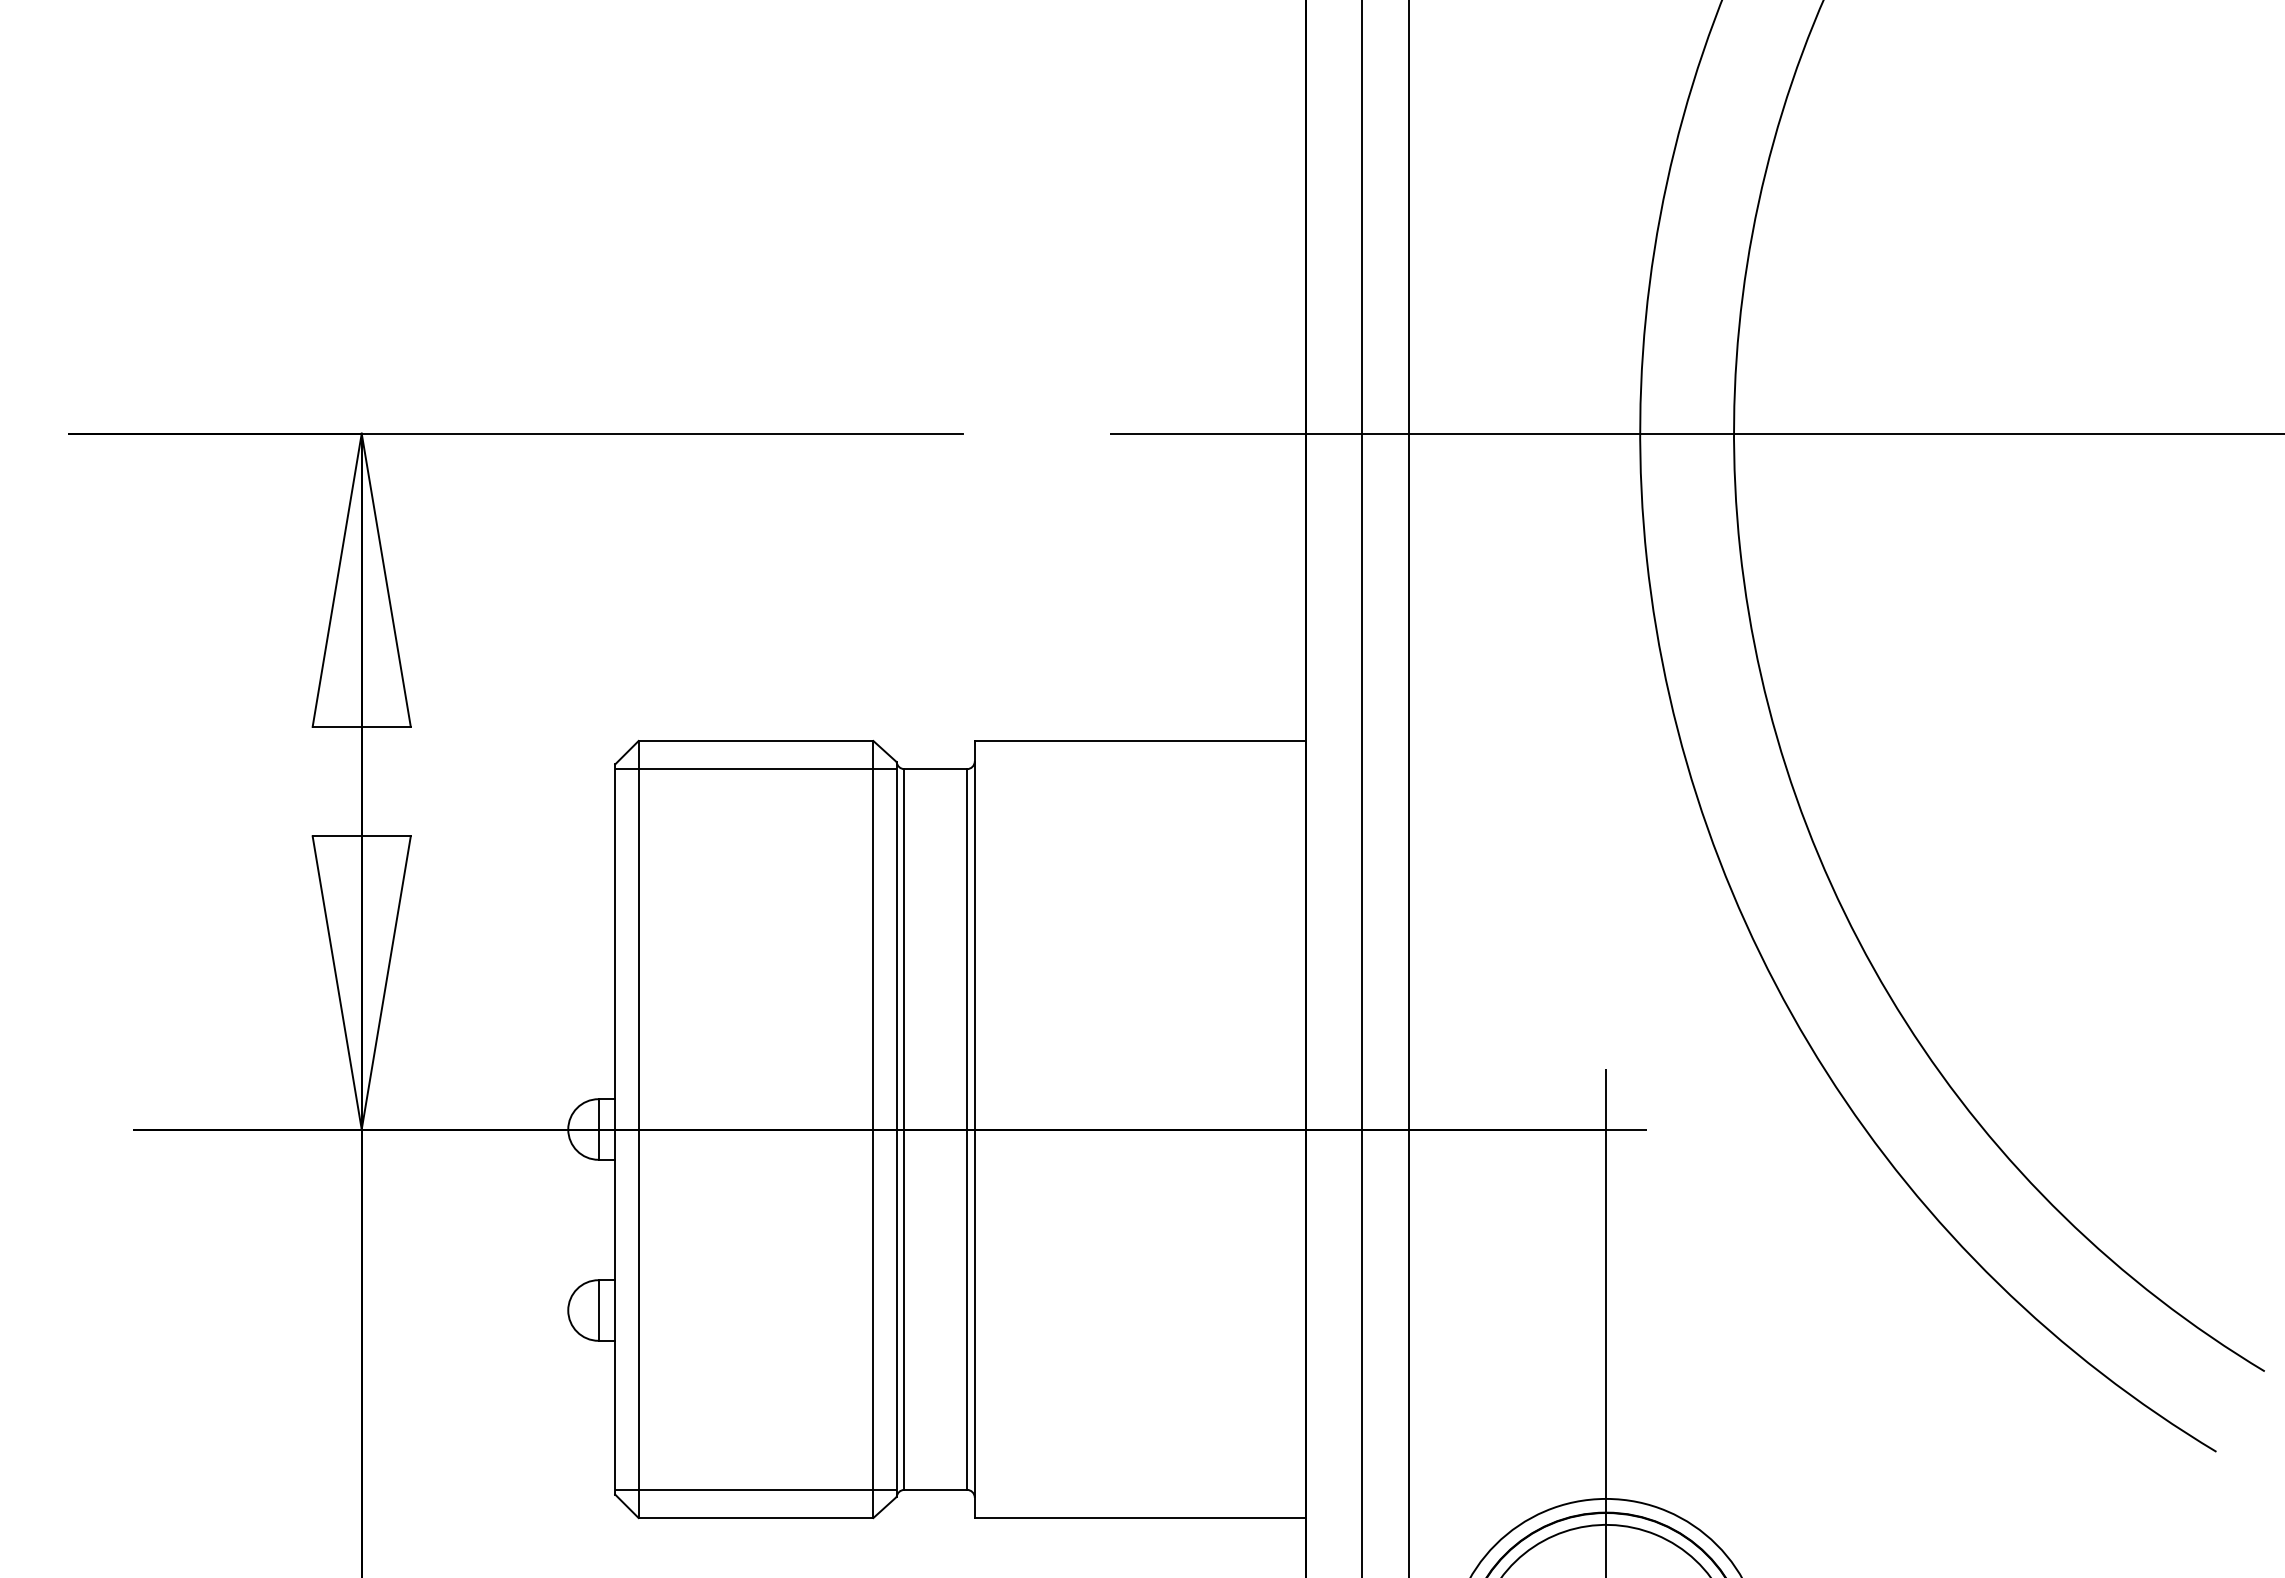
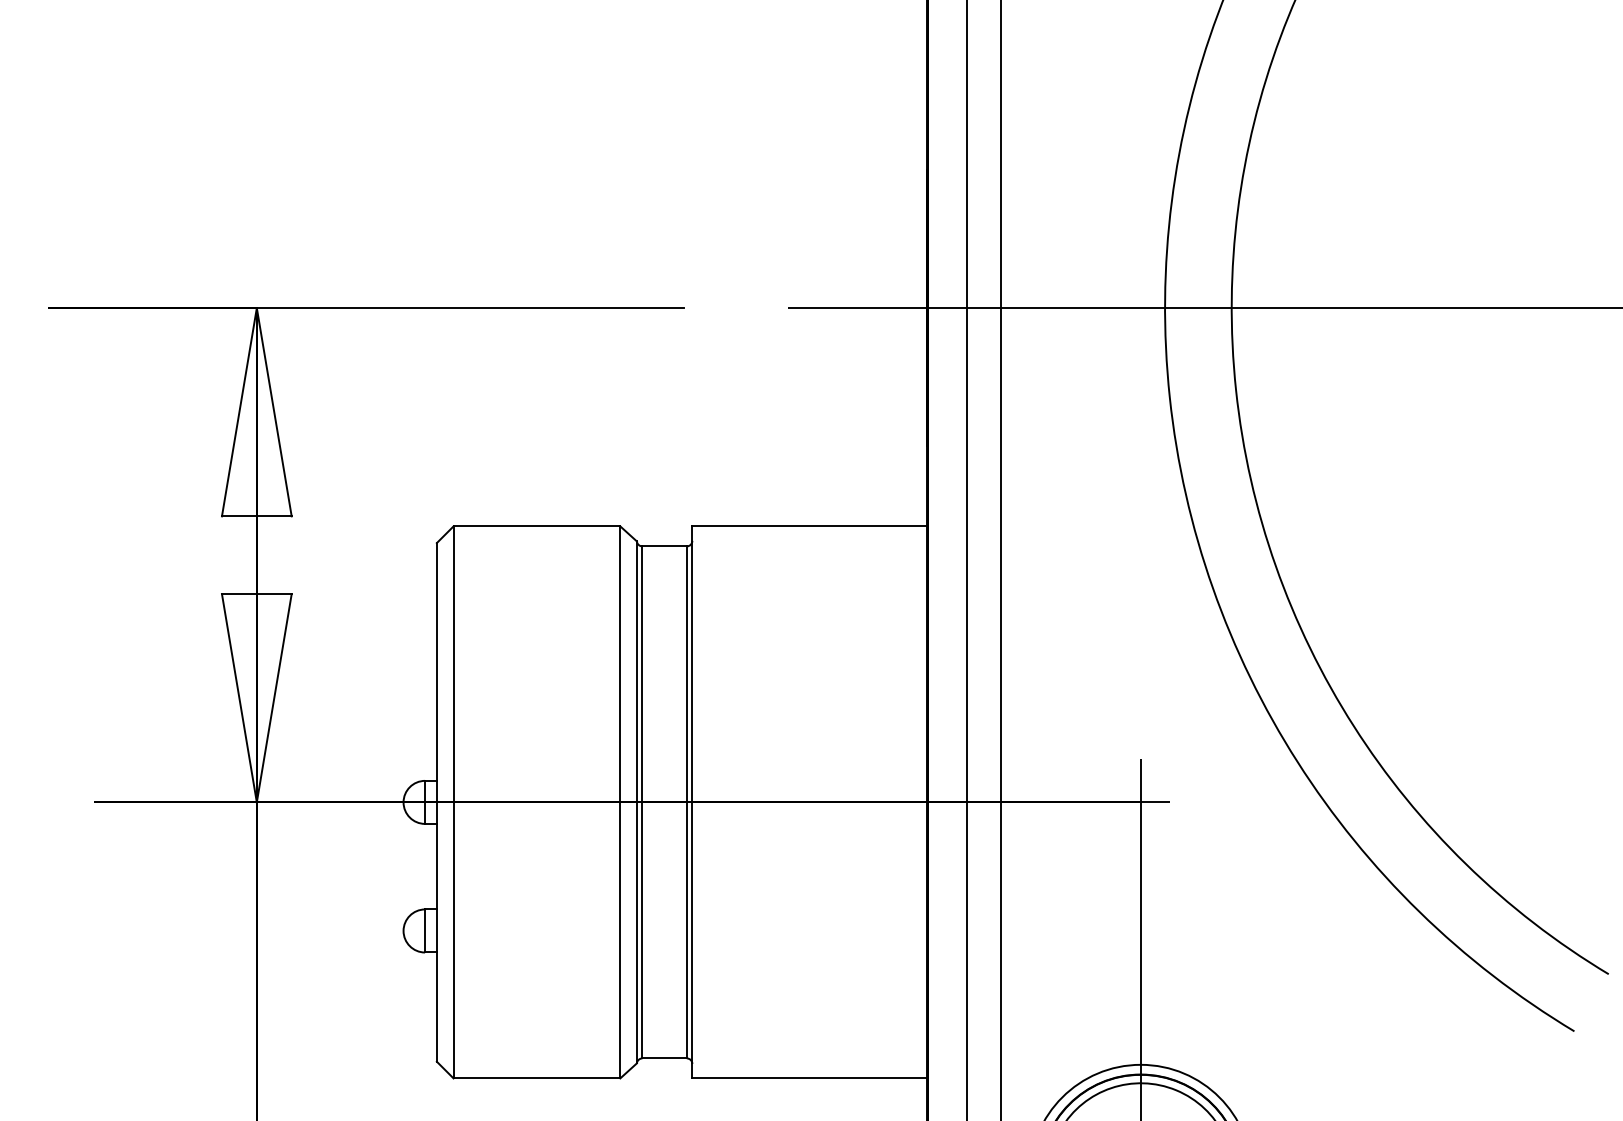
line: (755, 769) -> (536, 546), removed
line: (755, 1489) -> (536, 1058), removed

